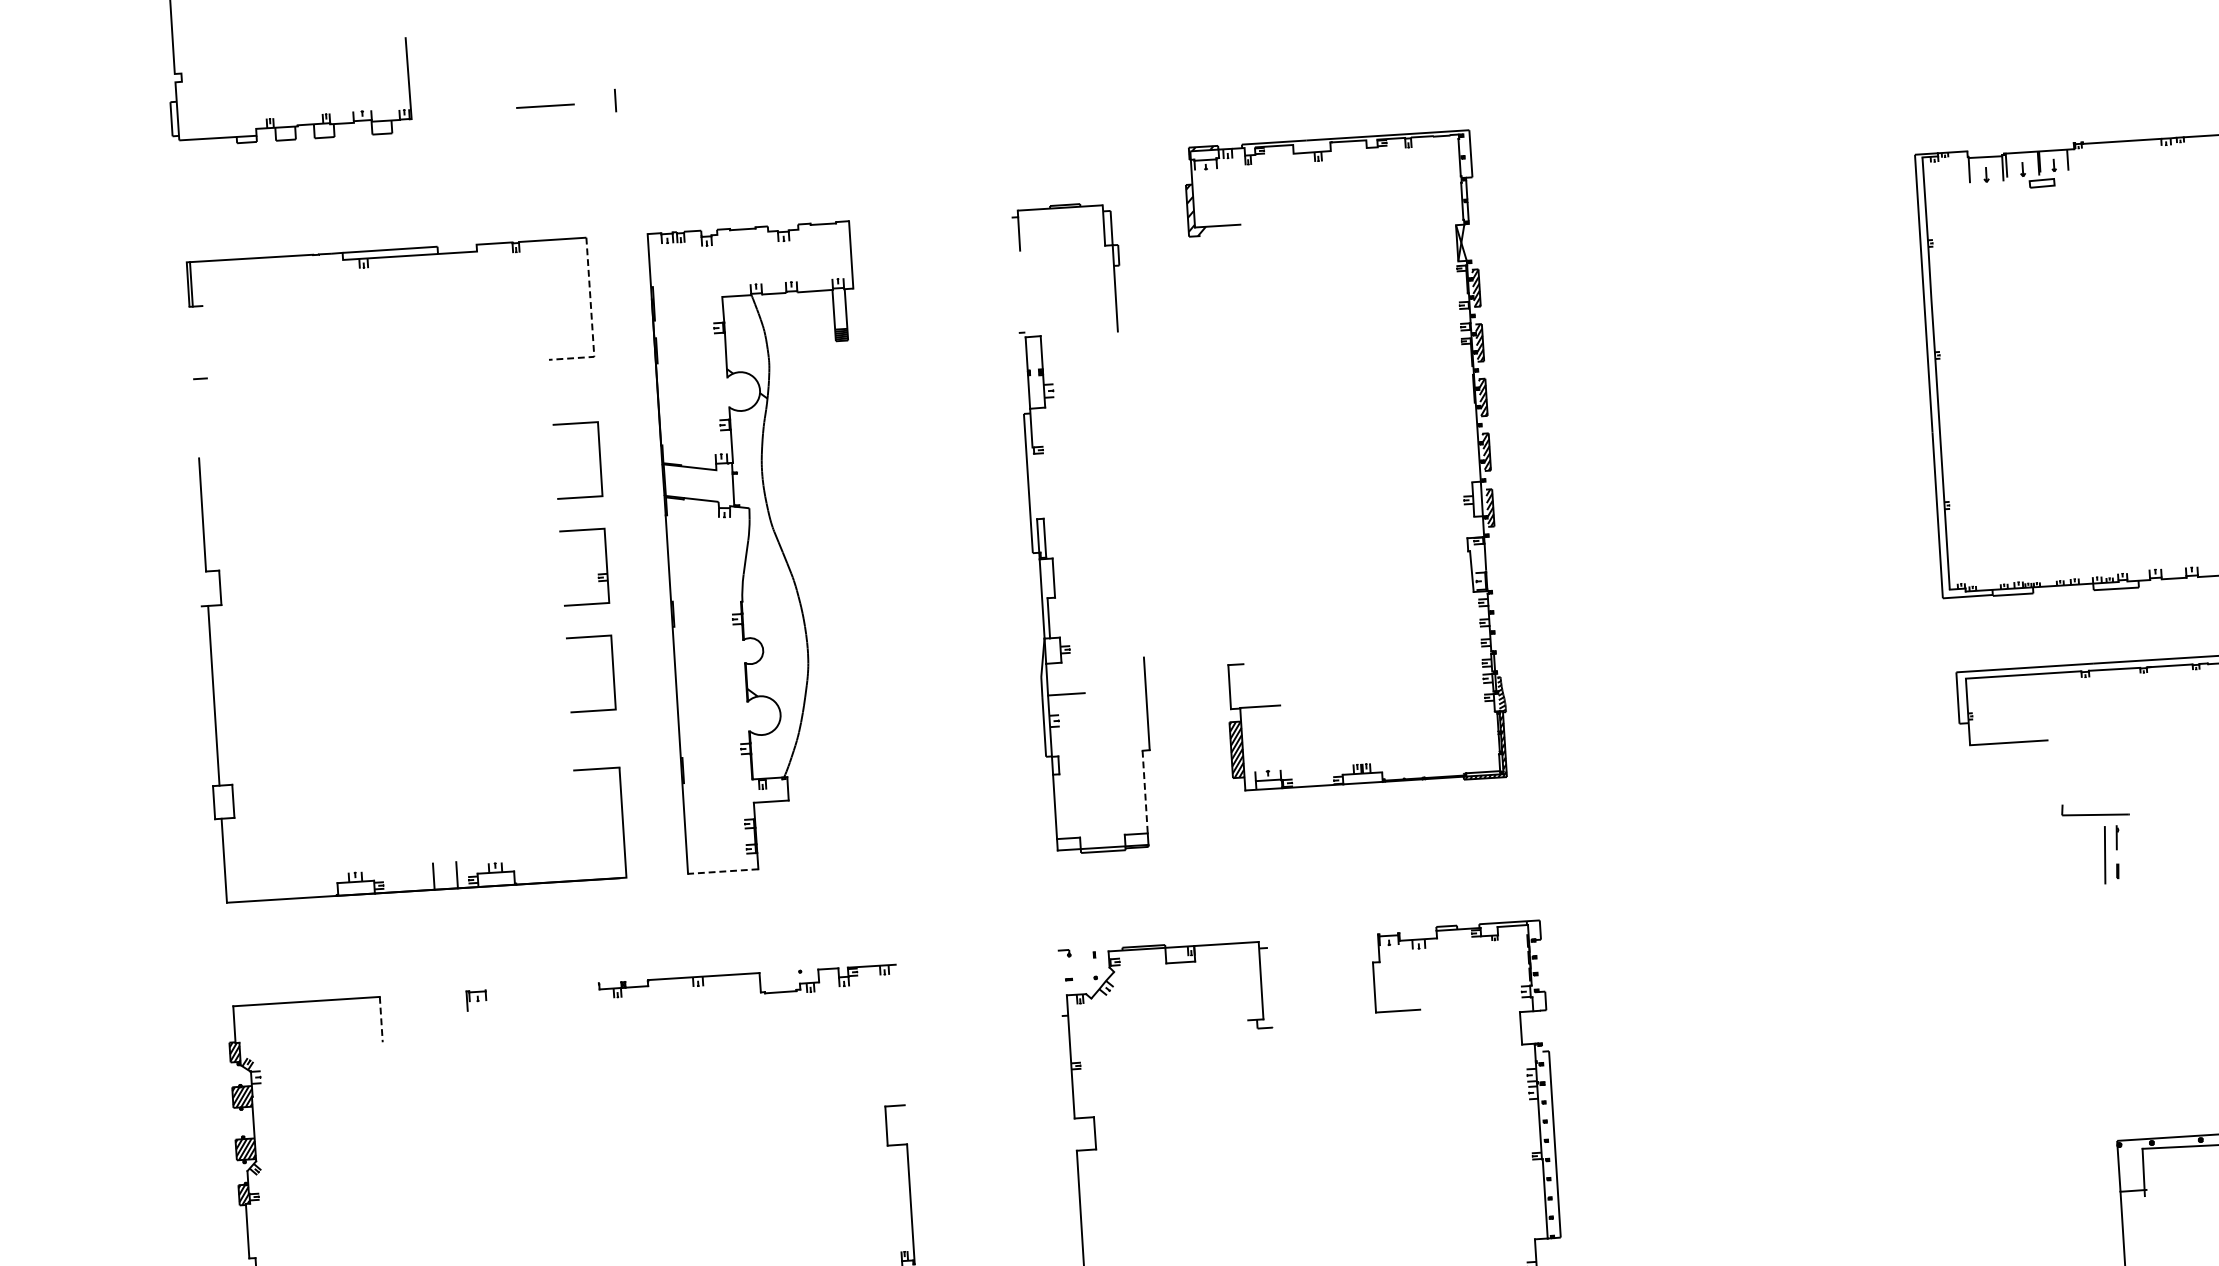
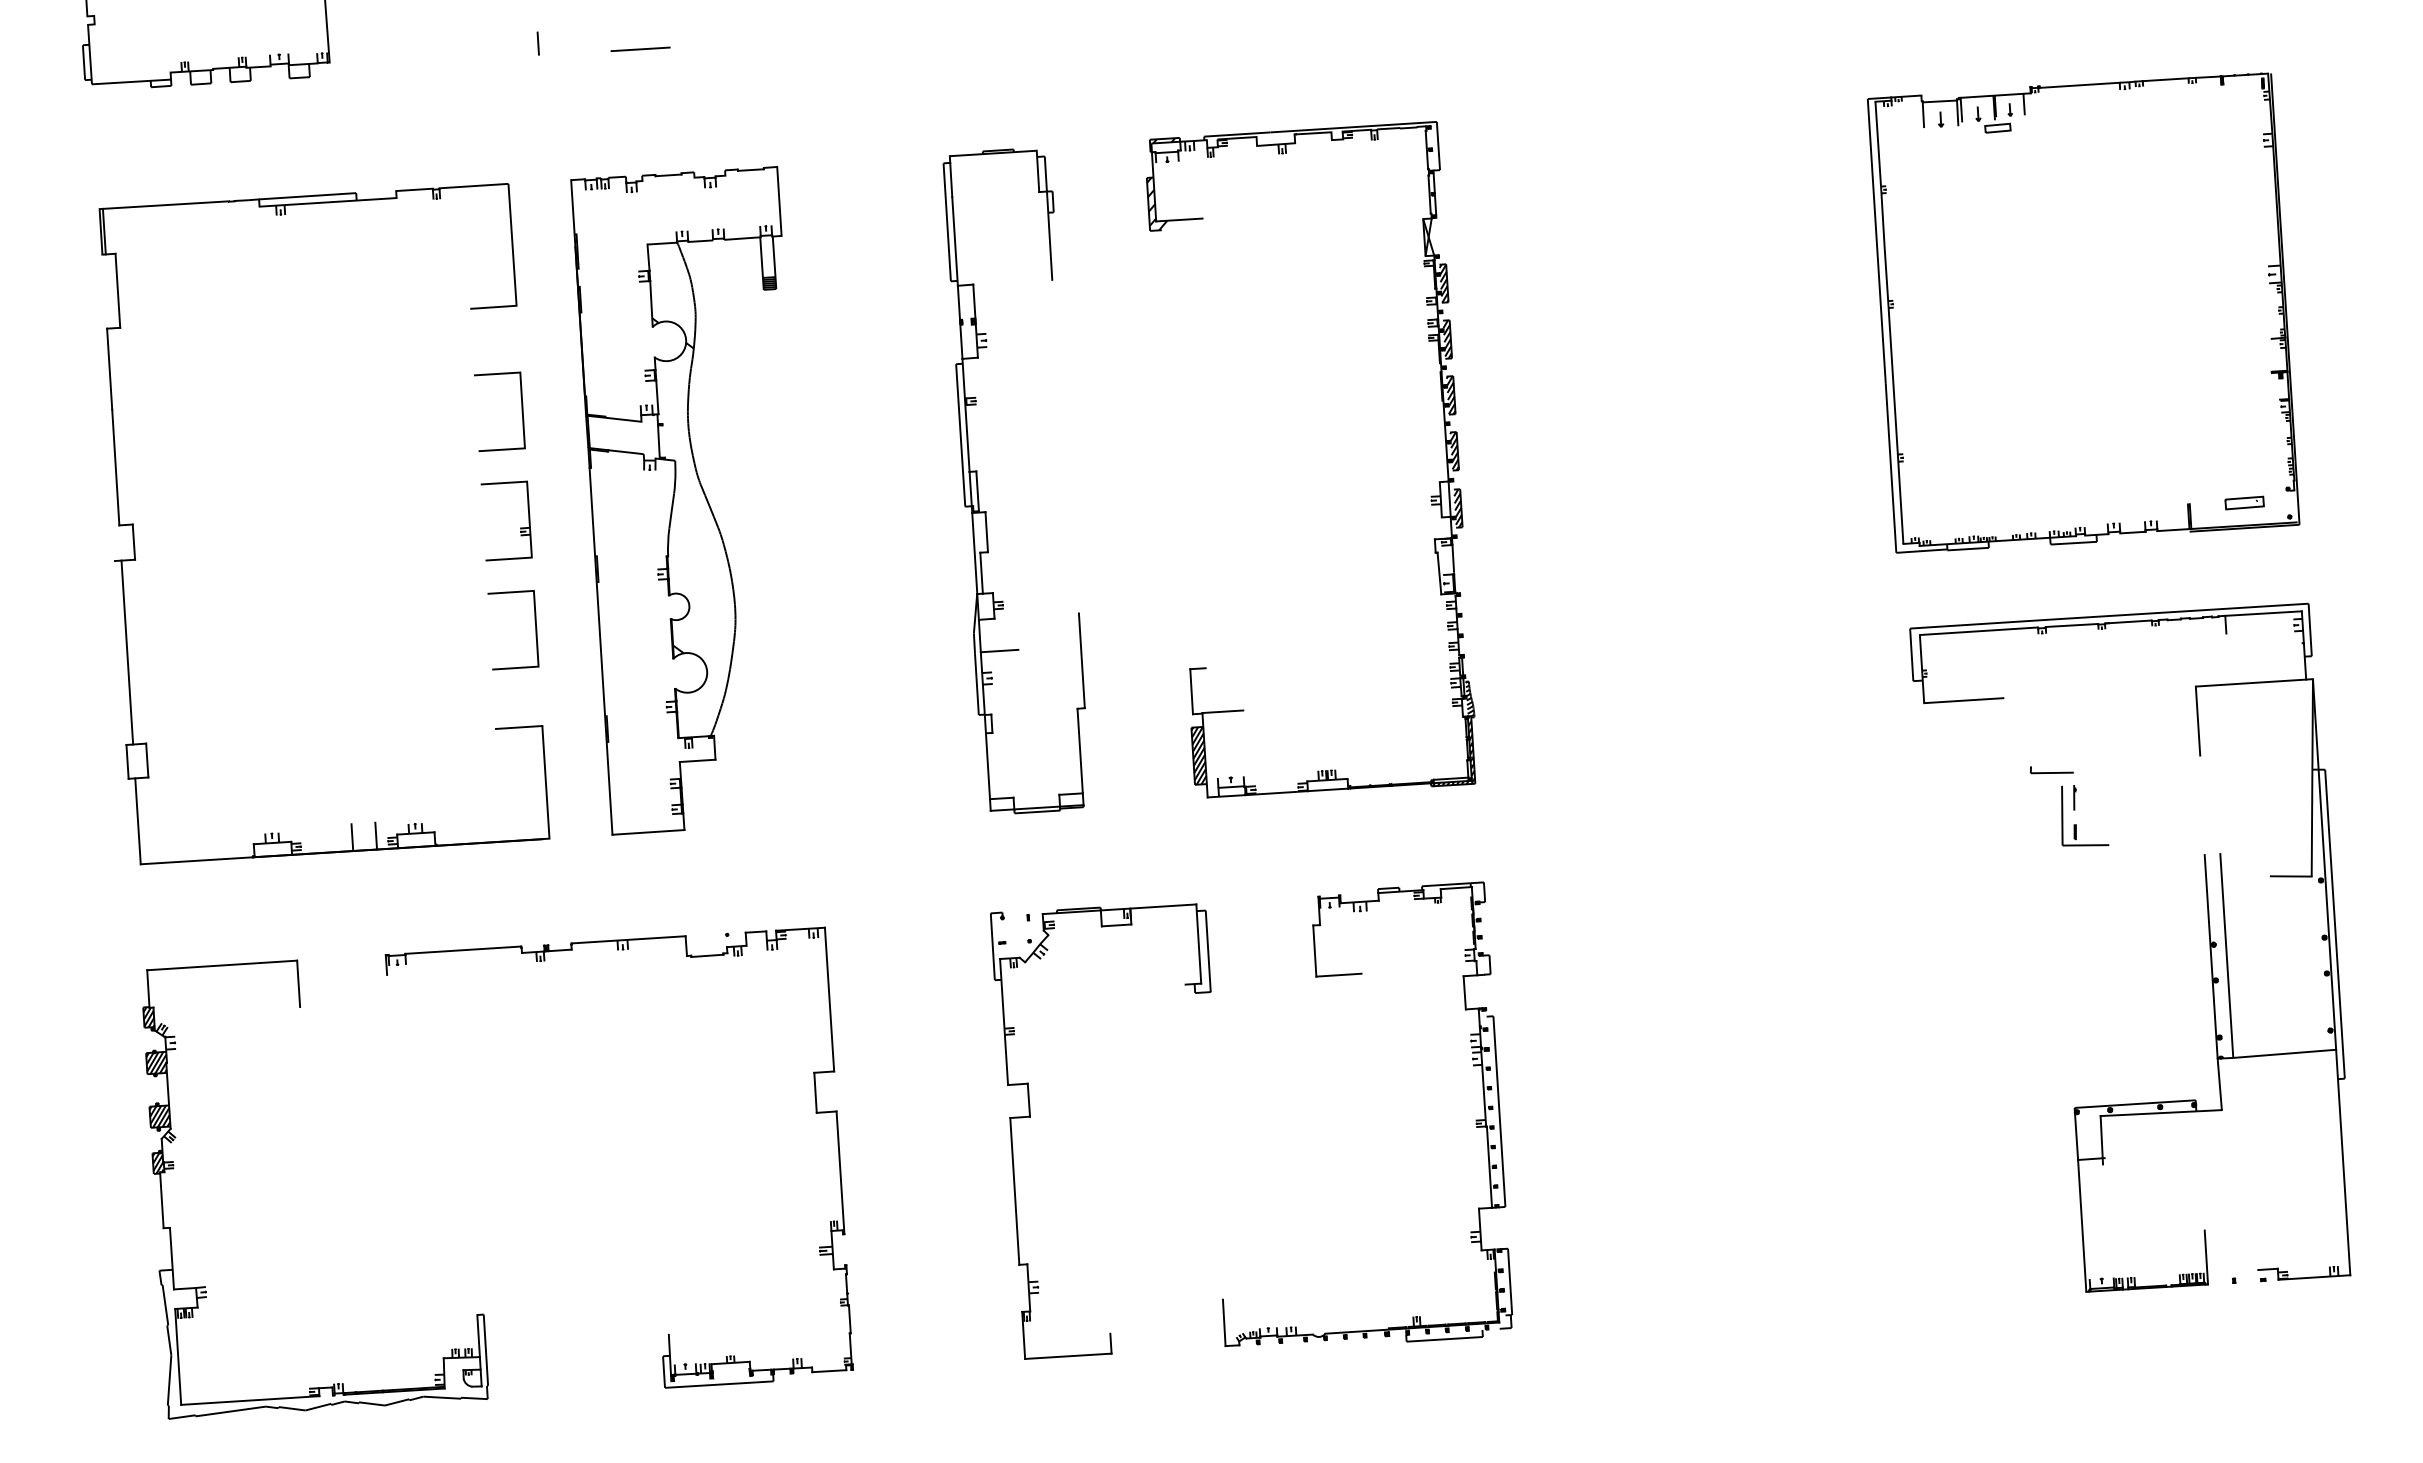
line: (545, 105) -> (640, 48), moved
line: (1014, 275) -> (946, 222), added
line: (1022, 294) -> (954, 241), added
line: (592, 321) -> (514, 269), dashed -> solid
line: (204, 341) -> (117, 290), added
line: (196, 418) -> (109, 368), added
line: (1034, 482) -> (966, 434), added
part: (1463, 496) -> (1430, 496), moved
line: (1145, 792) -> (1080, 751), dashed -> solid
part: (2094, 811) -> (2051, 770), size x0.62
line: (722, 871) -> (647, 832), dashed -> solid
line: (2127, 884) -> (2085, 845), added
line: (1059, 983) -> (992, 946), added
line: (542, 986) -> (463, 949), added
line: (1269, 987) -> (1207, 951), added
line: (381, 1020) -> (298, 984), dashed -> solid
line: (900, 1034) -> (829, 999), added

